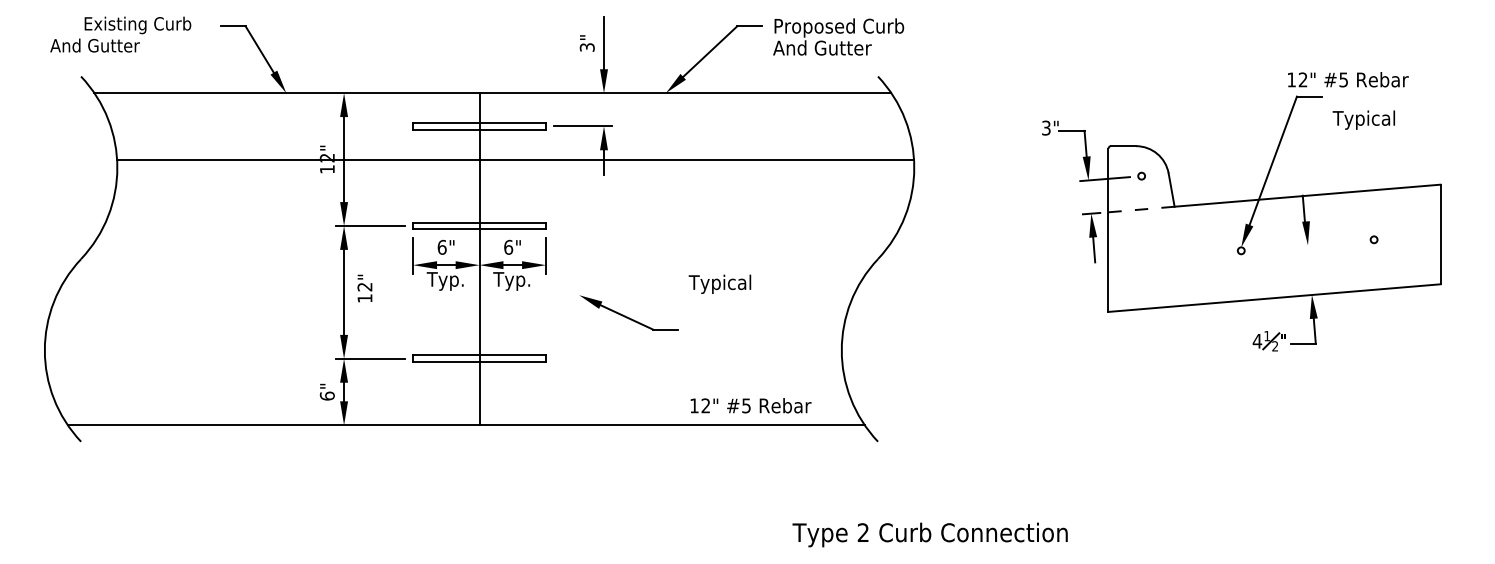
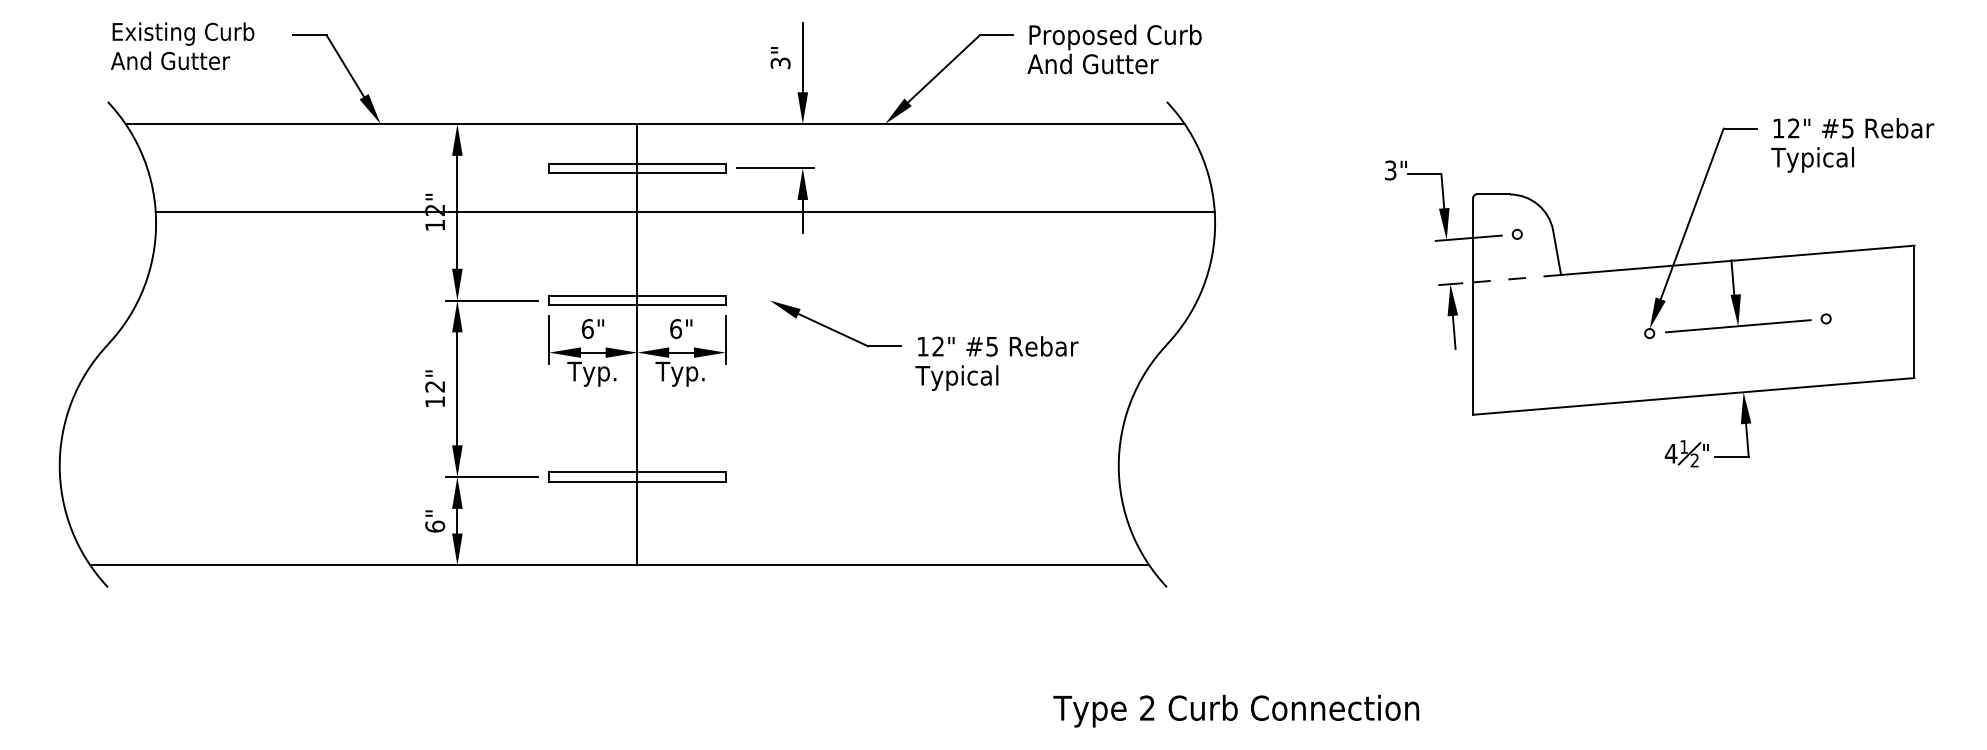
text: (95, 45) -> (170, 60), moved
text: (1347, 79) -> (1853, 128), moved
line: (1307, 245) -> (1737, 326), added
text: (364, 288) -> (434, 388), moved
part: (628, 312) -> (835, 323), moved
text: (751, 405) -> (998, 346), moved

